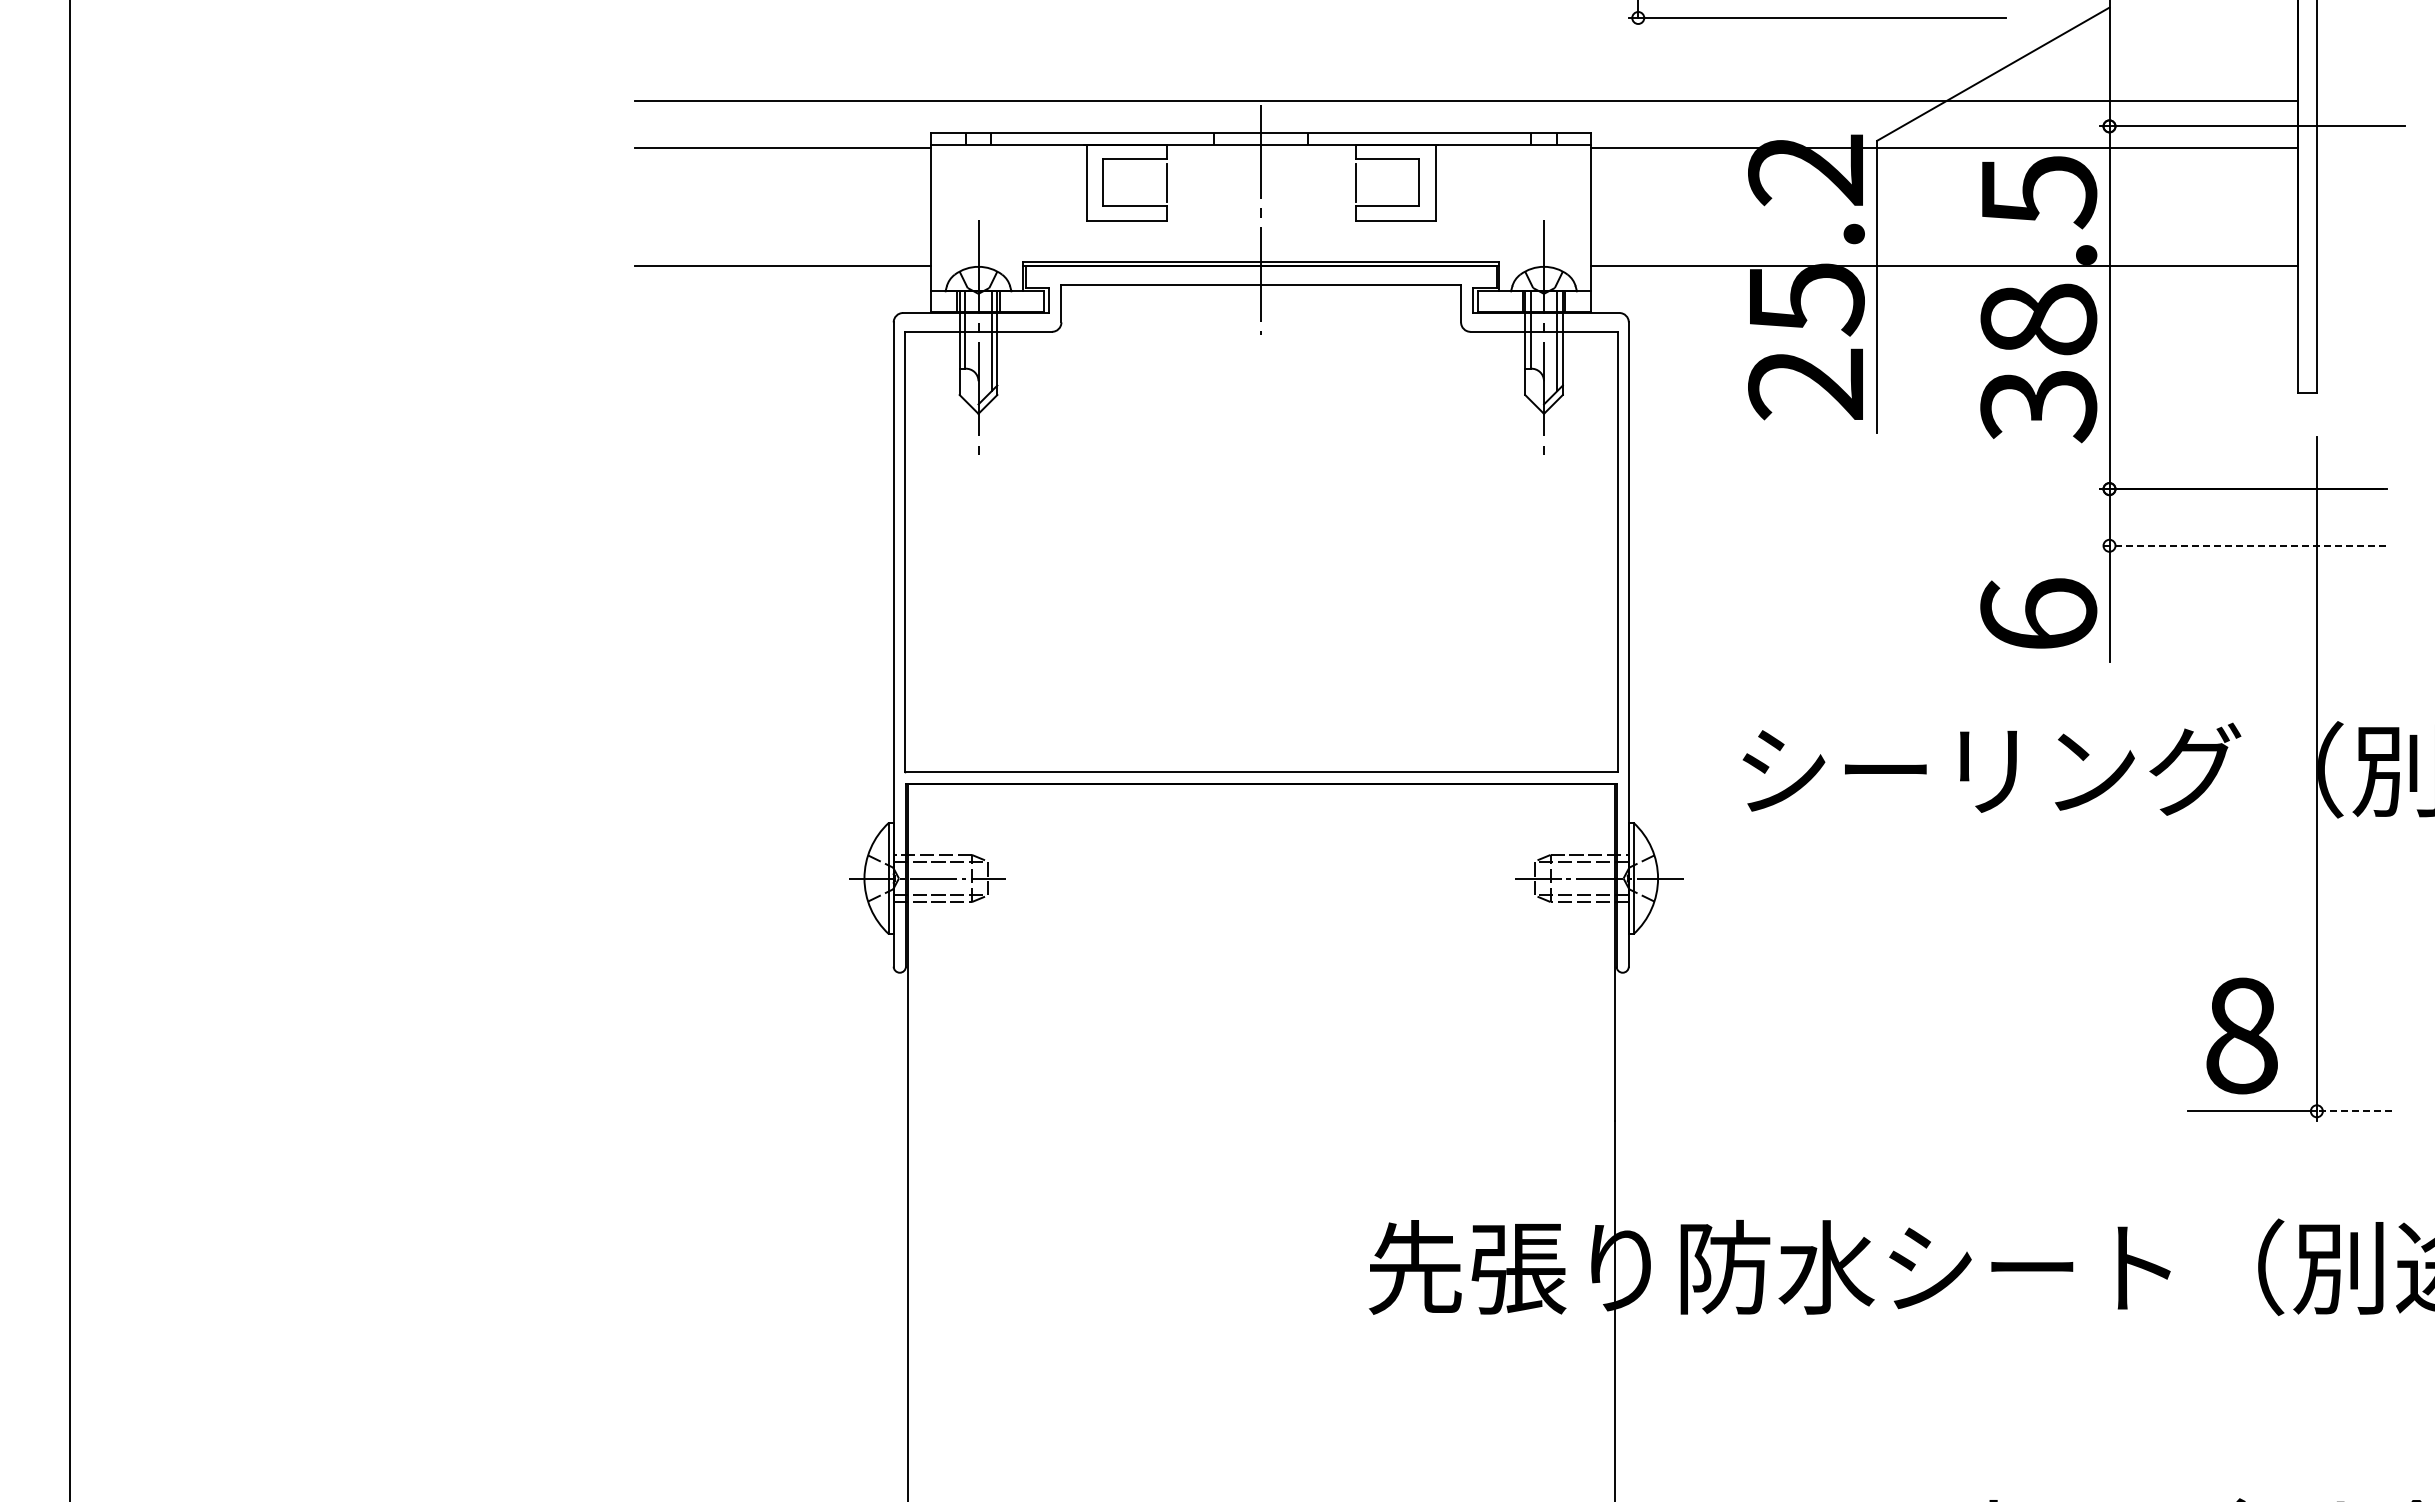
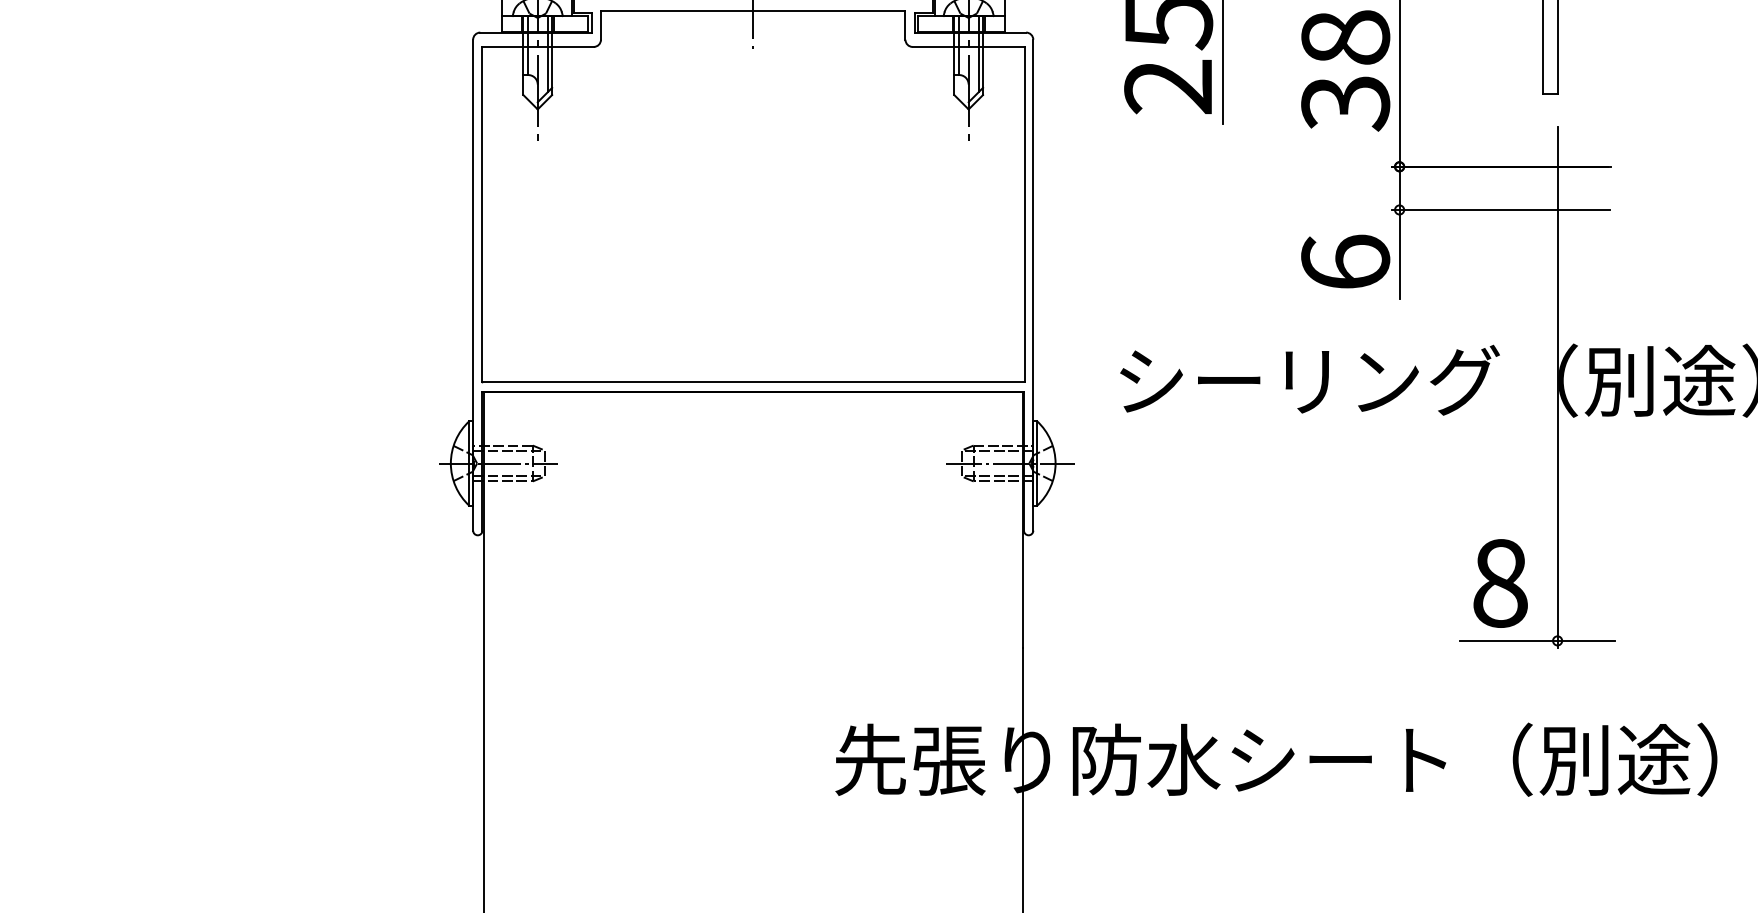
line: (2242, 545) -> (1500, 209), dashed -> solid
line: (2354, 1111) -> (1586, 641), dashed -> solid

